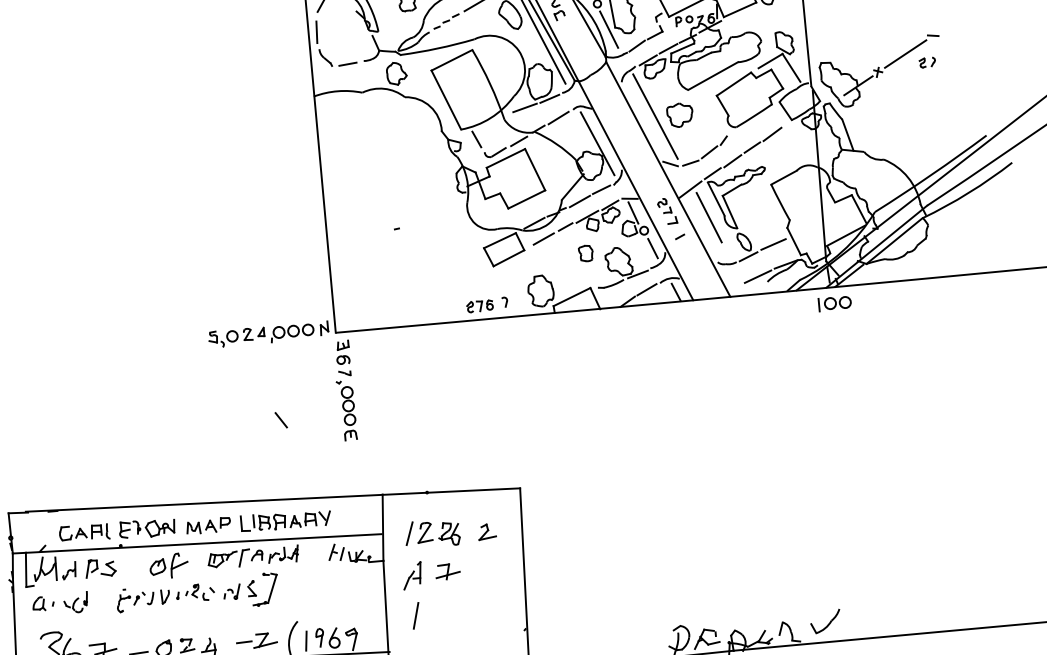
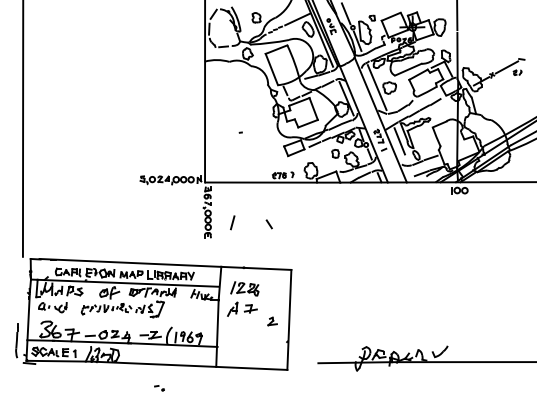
line: (279, 420) -> (268, 224), moved
part: (486, 531) -> (272, 321), moved
line: (415, 615) -> (232, 222), moved

